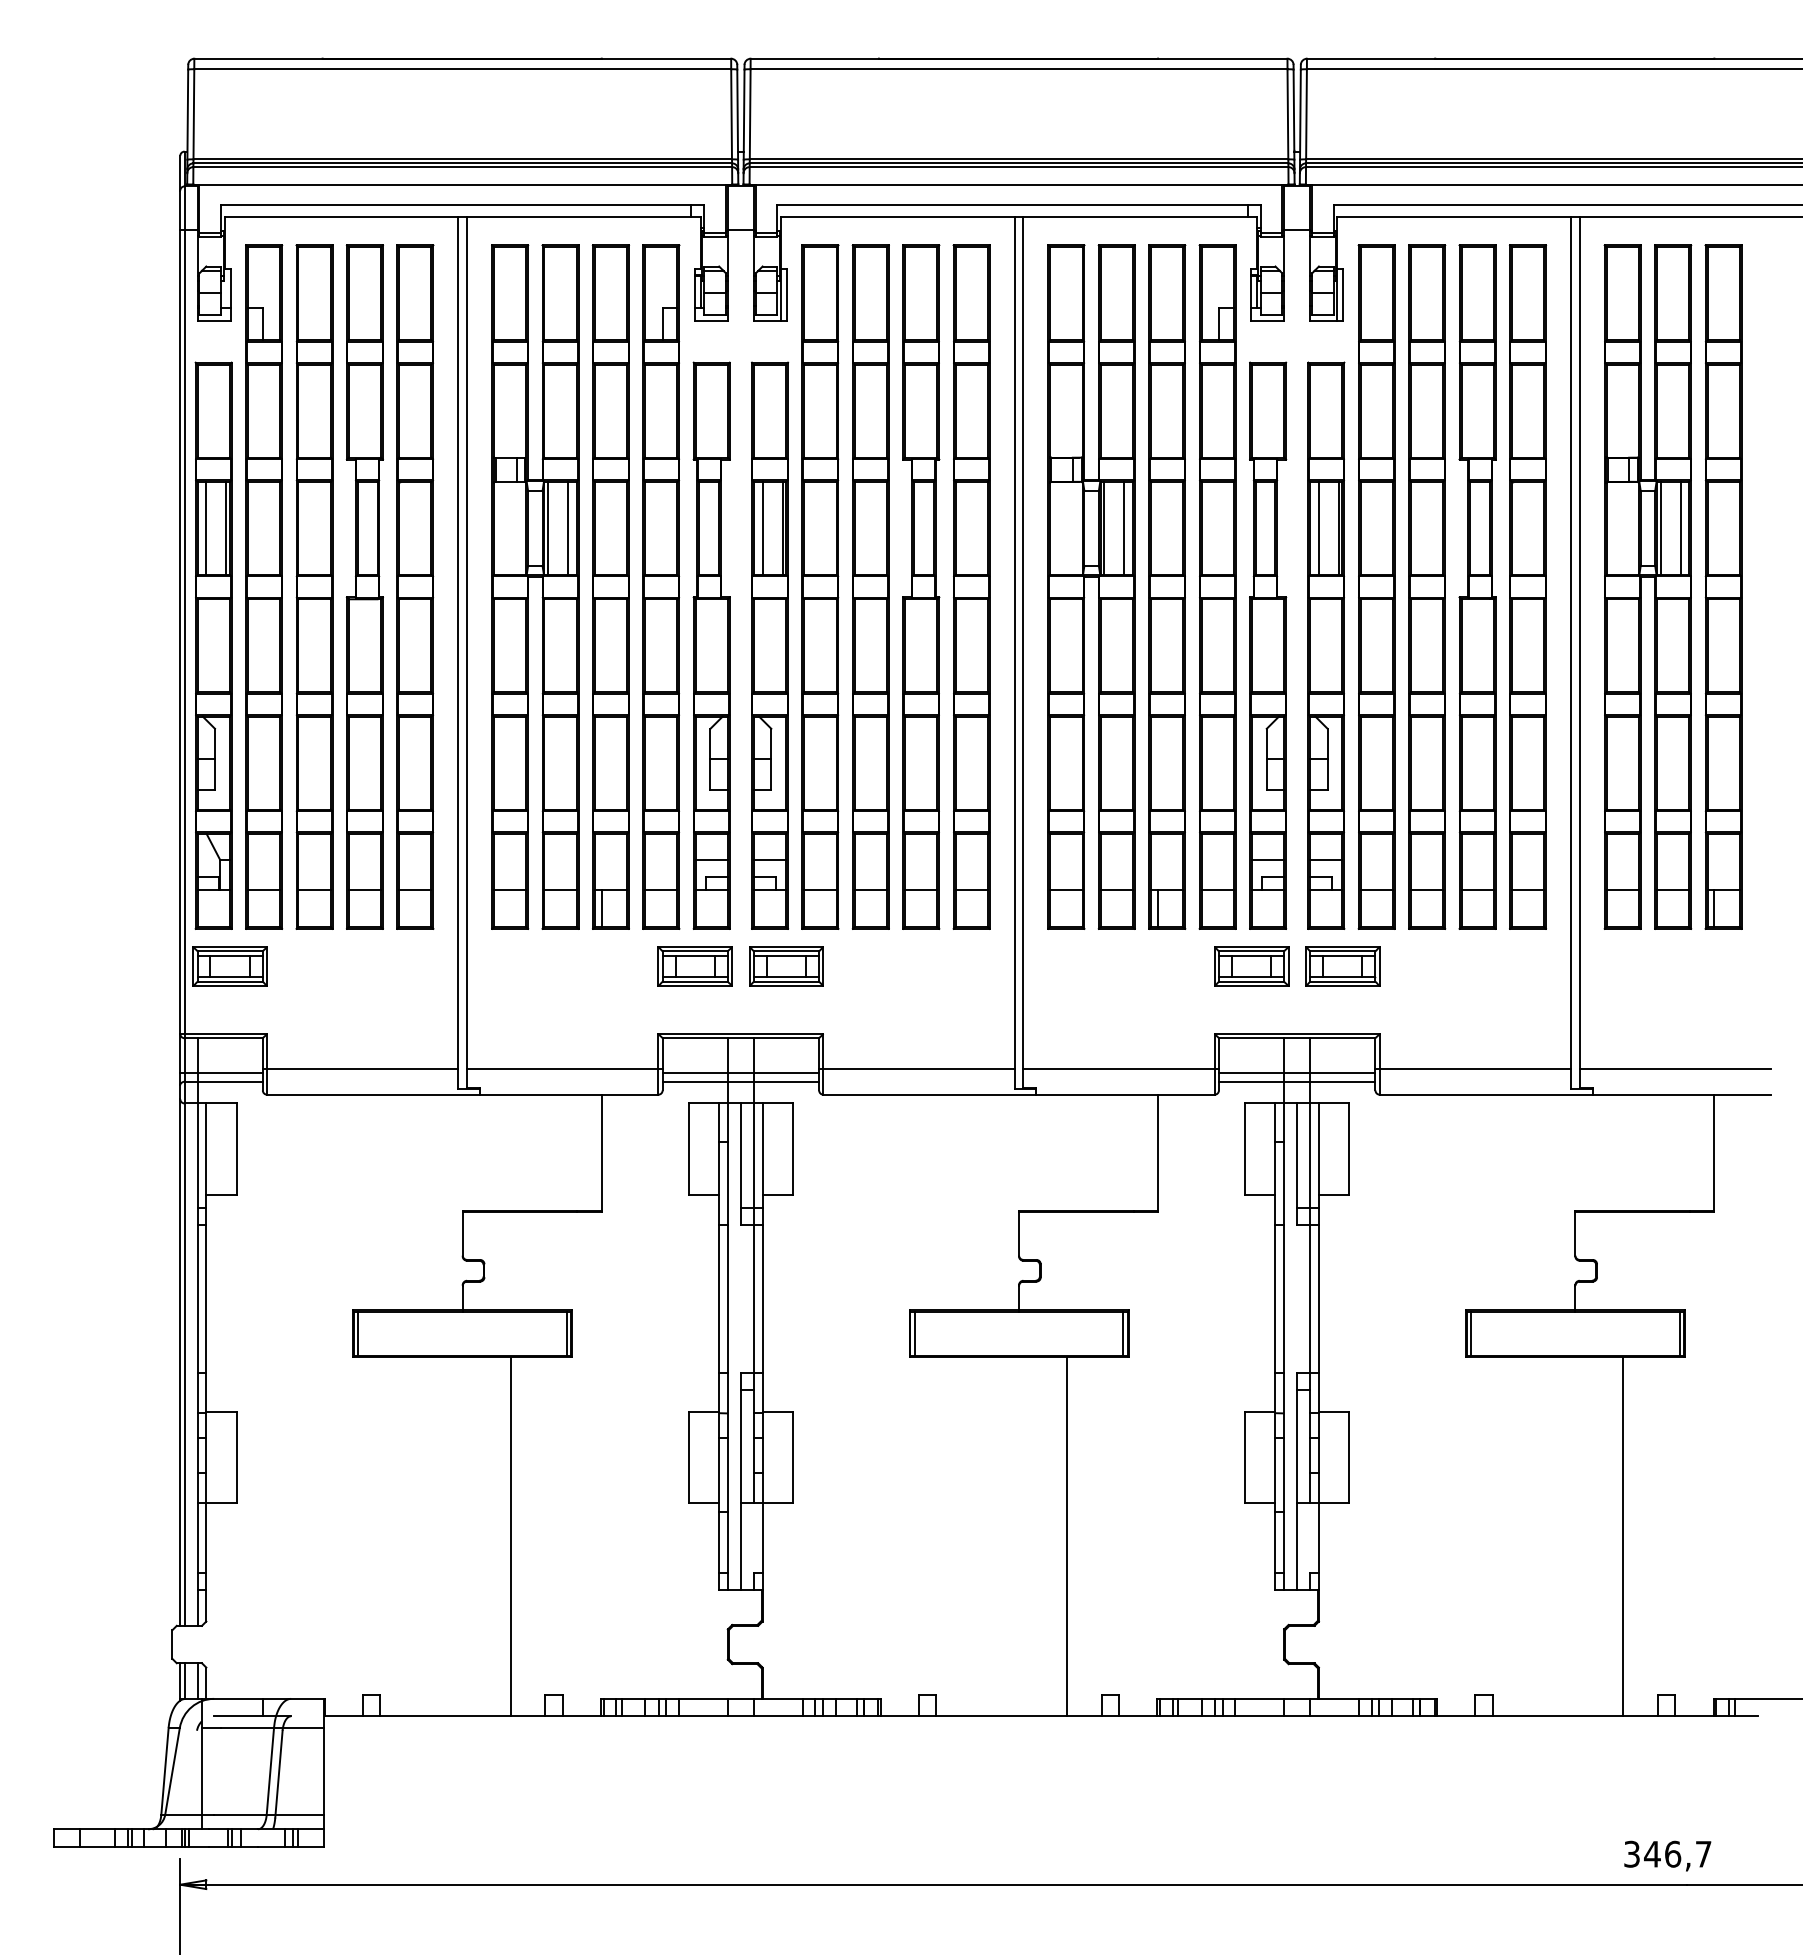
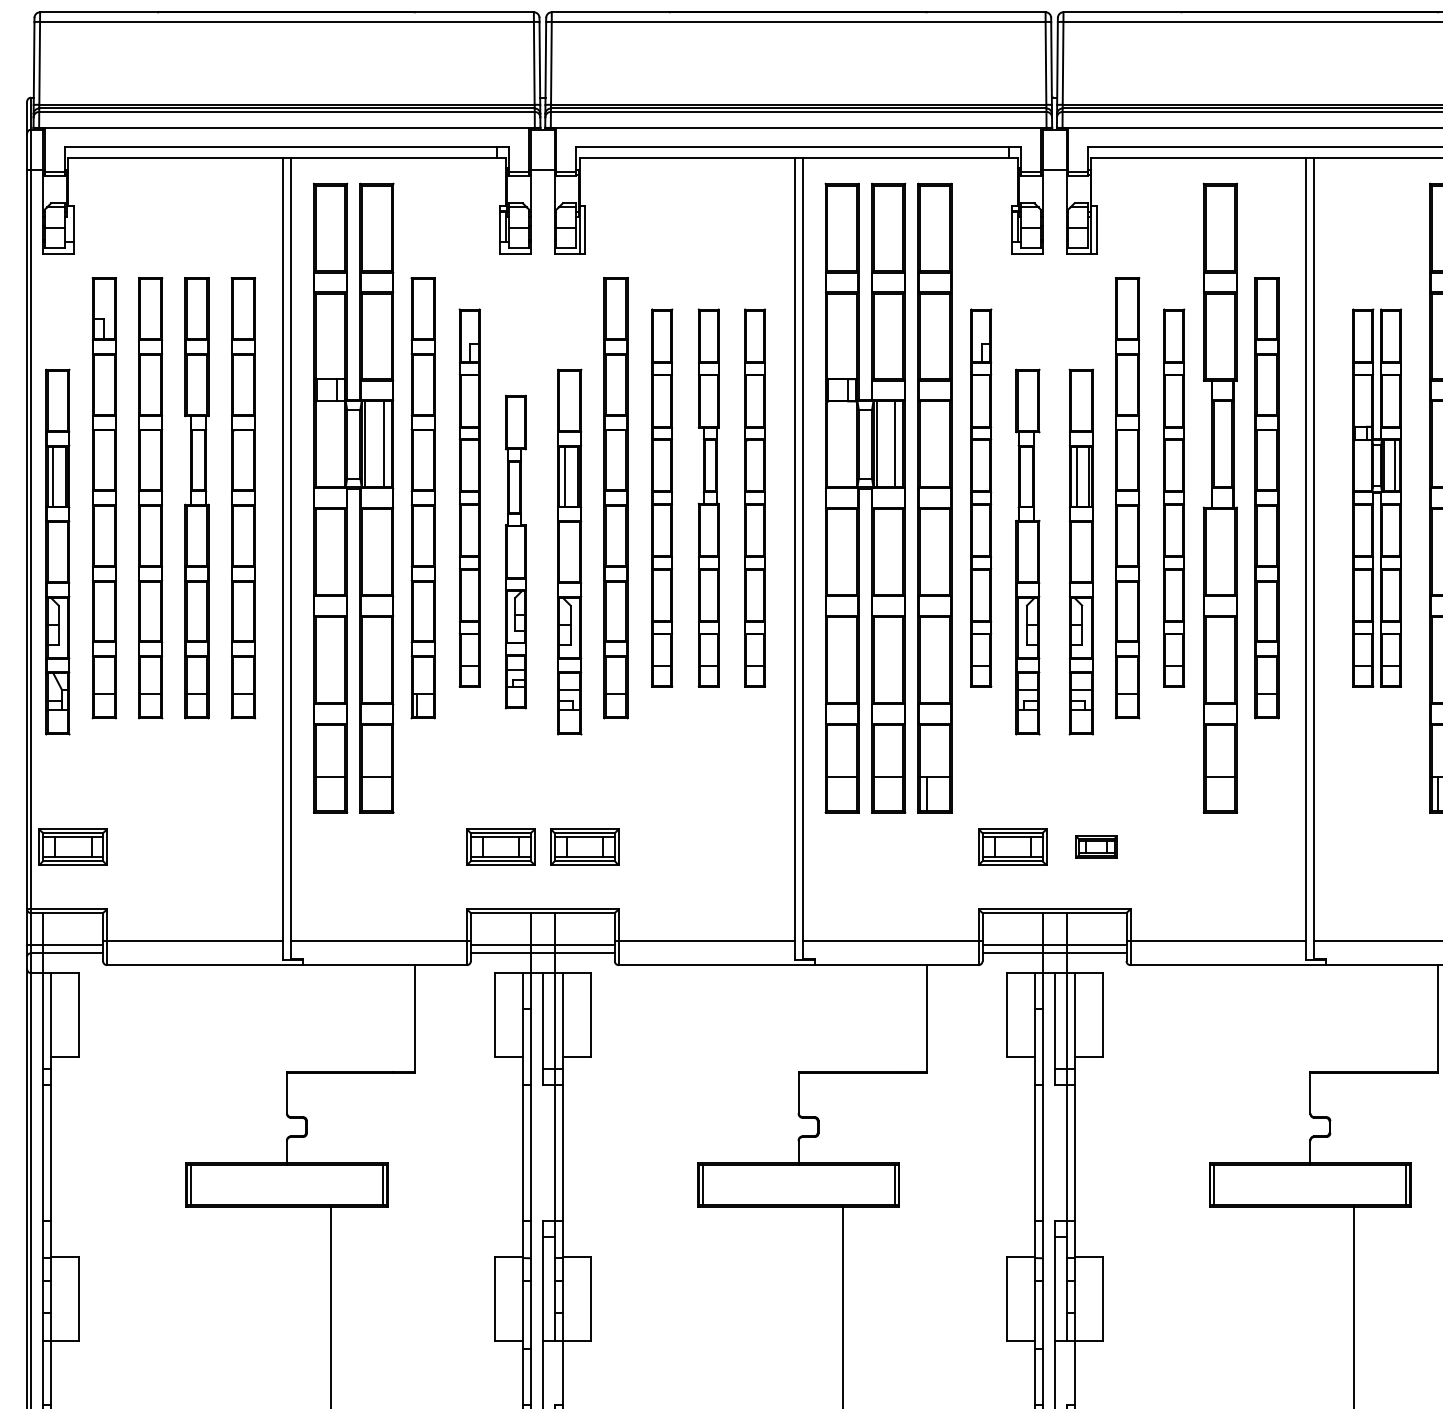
part: (264, 586) -> (104, 497), size x0.7
part: (314, 586) -> (150, 497), size x0.7
part: (364, 586) -> (196, 497), size x0.7
part: (415, 586) -> (243, 497), size x0.7
part: (610, 586) -> (422, 497), size x0.7
part: (661, 586) -> (469, 497), size x0.6
part: (820, 586) -> (616, 497), size x0.7
part: (870, 586) -> (662, 497), size x0.6
part: (921, 586) -> (708, 497), size x0.6
part: (971, 586) -> (754, 497), size x0.6
part: (1217, 586) -> (981, 497), size x0.6
part: (1376, 586) -> (1127, 497), size x0.7
part: (1427, 586) -> (1174, 497), size x0.6
part: (1528, 586) -> (1267, 497), size x0.7
part: (1647, 586) -> (1376, 497), size x0.6
part: (213, 645) -> (57, 551), size x0.7
part: (711, 645) -> (515, 551), size x0.6
part: (770, 645) -> (570, 551), size x0.7
part: (1268, 645) -> (1028, 551), size x0.7
part: (1326, 645) -> (1081, 551), size x0.7
part: (1342, 966) -> (1096, 847), size x0.6

